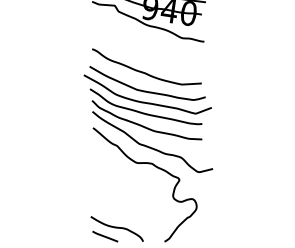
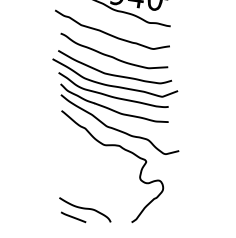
curve: (142, 49) -> (110, 33), added

